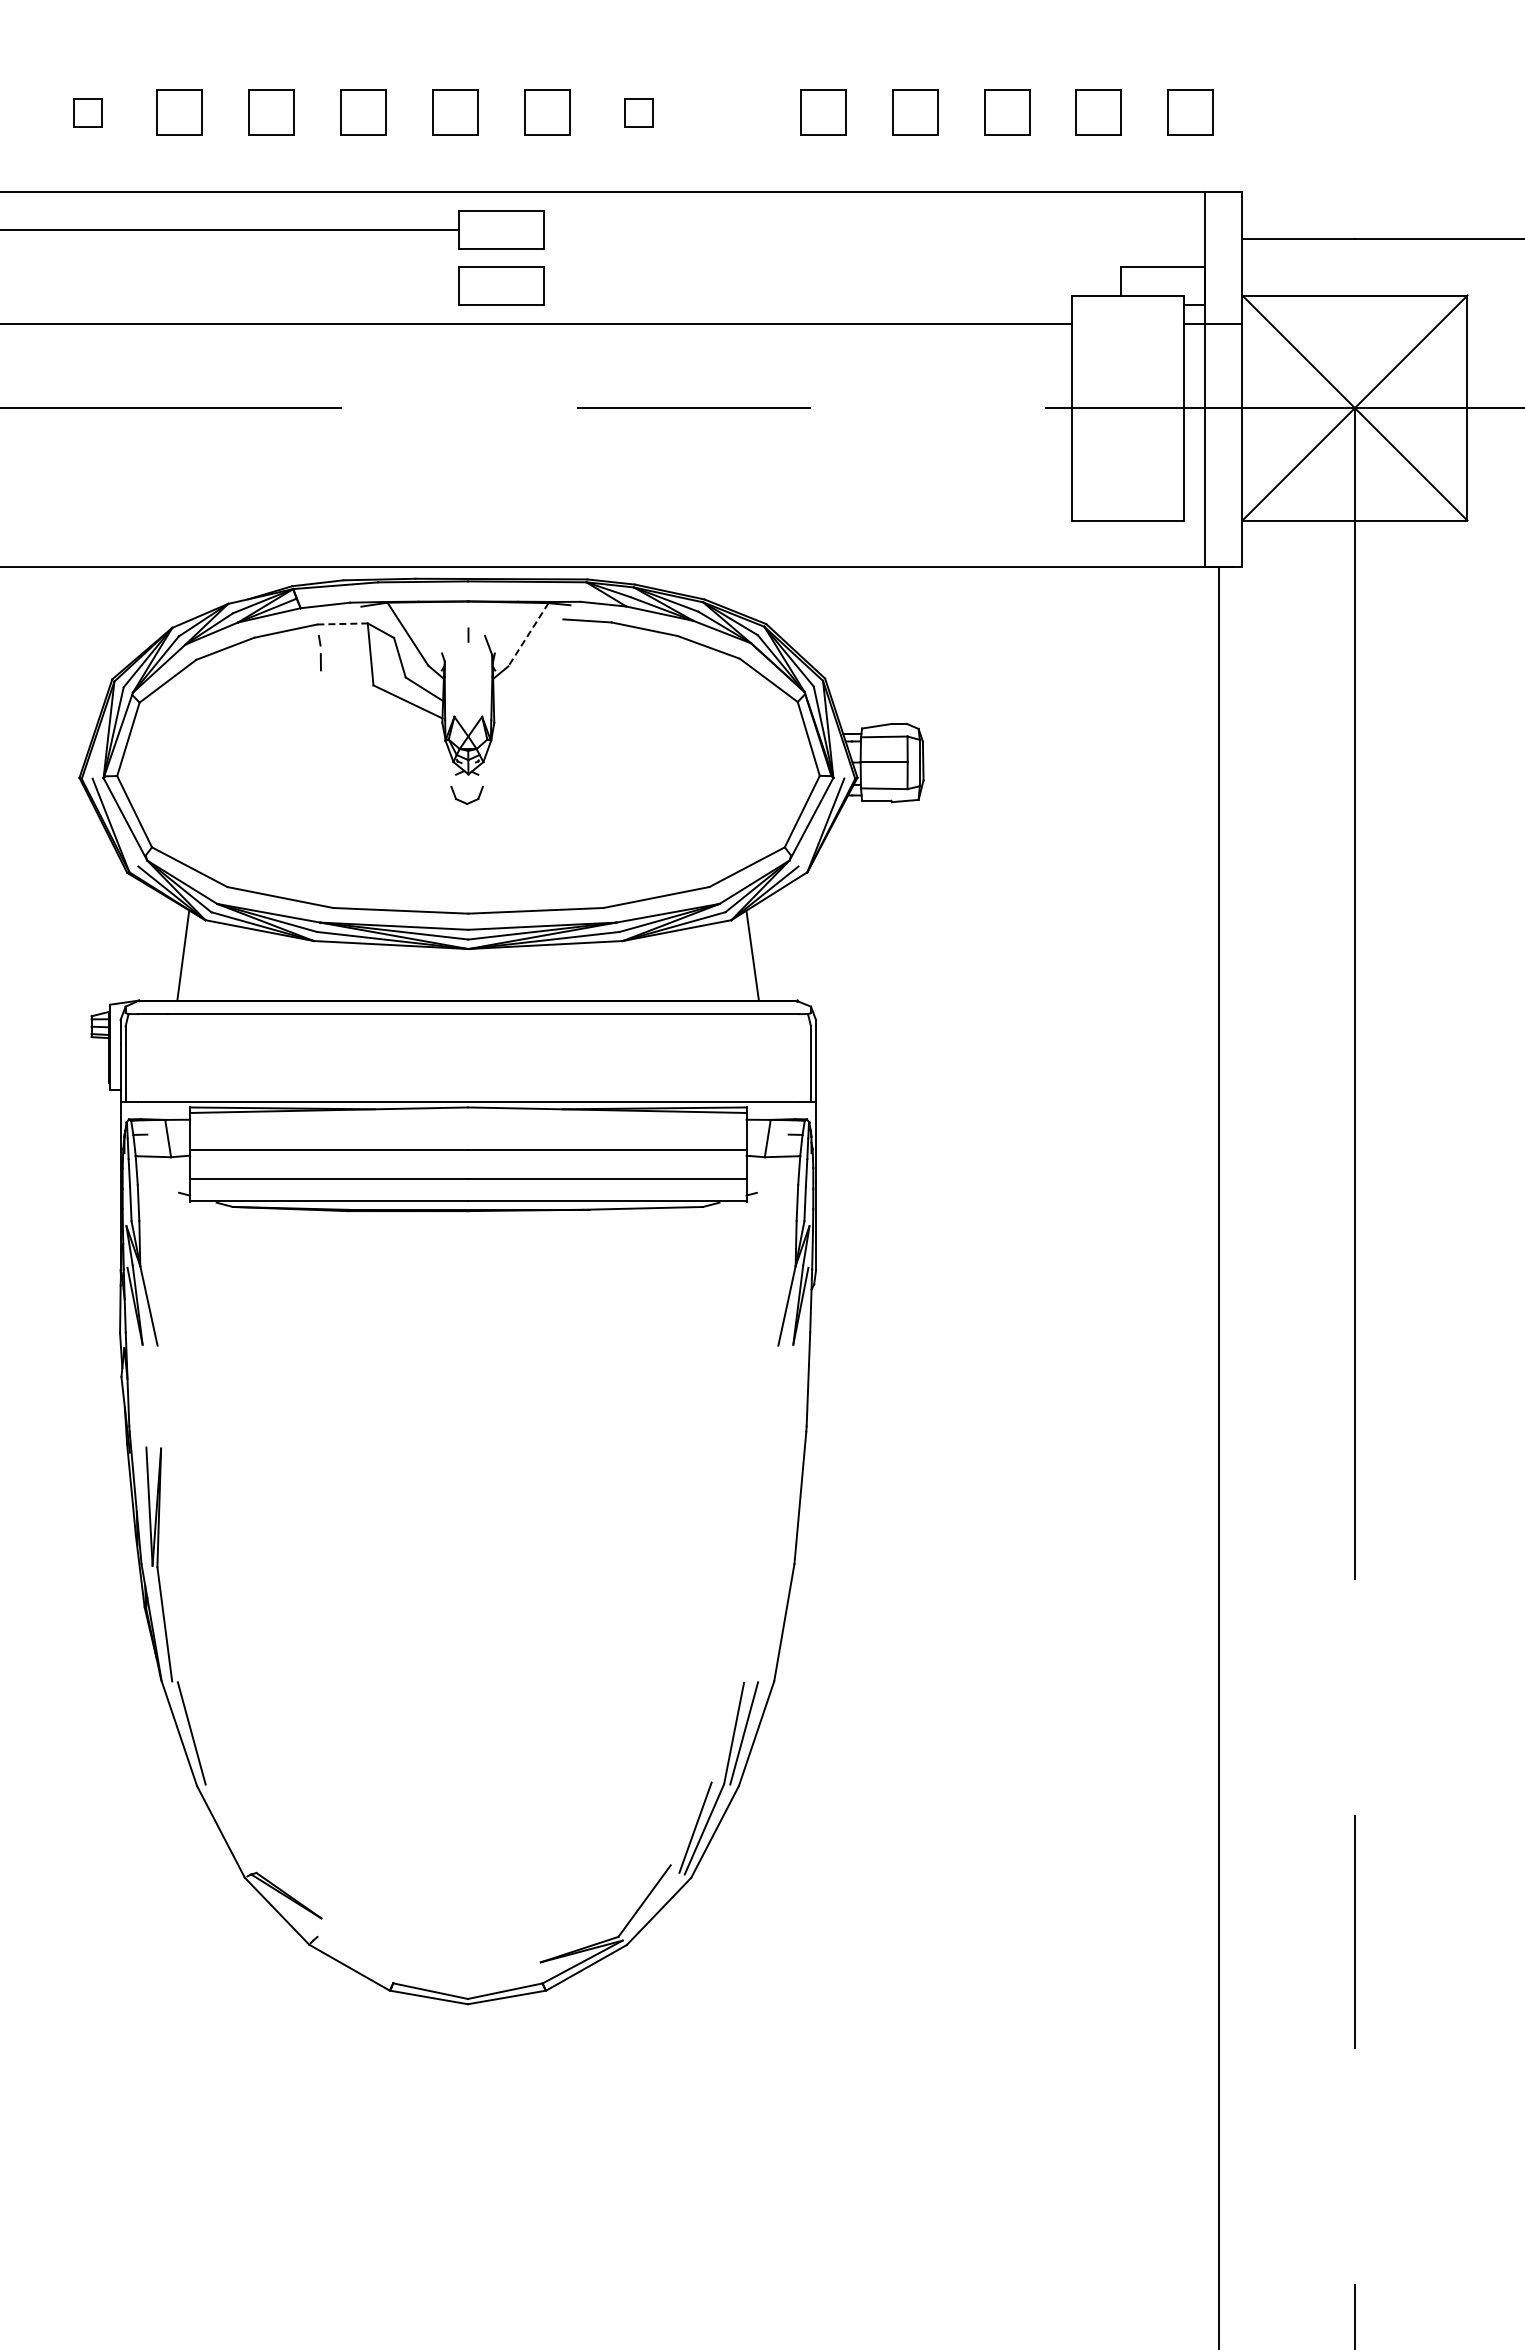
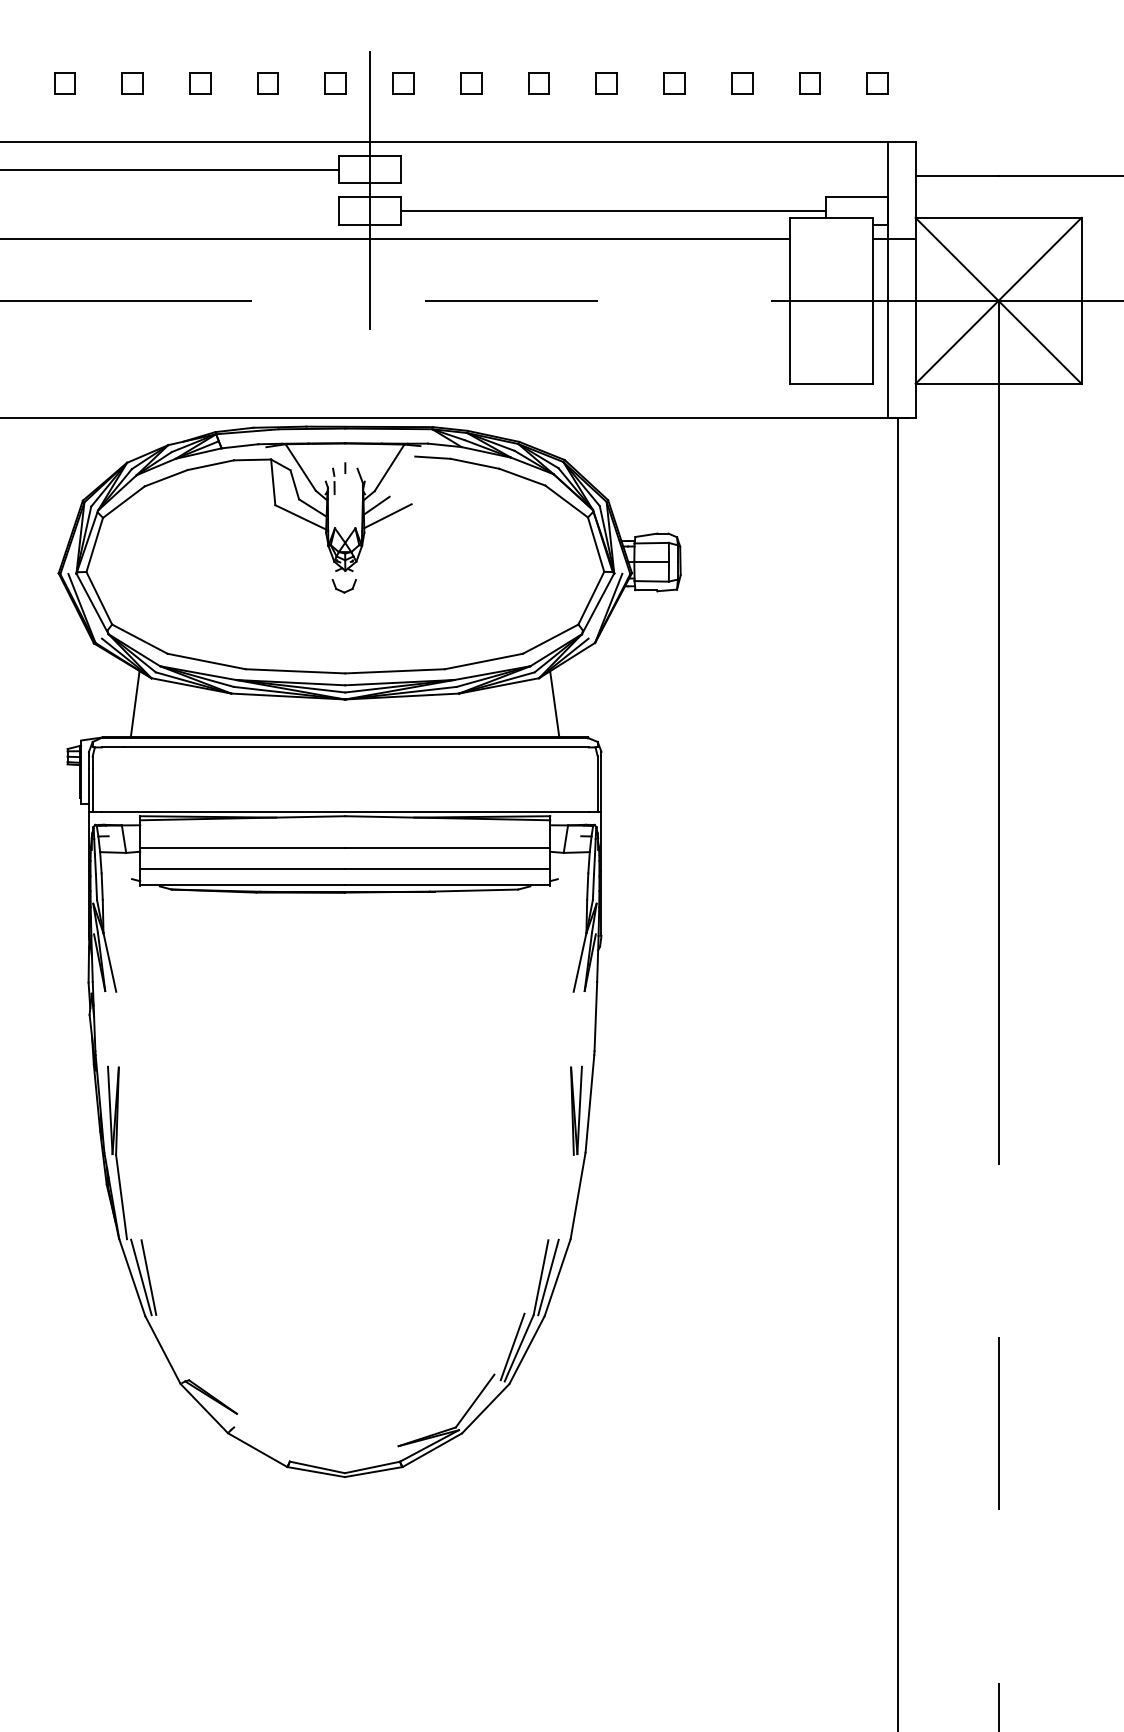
part: (179, 112) -> (132, 83), size x0.62
part: (271, 112) -> (200, 83), size x0.62
part: (363, 112) -> (267, 83), size x0.62
part: (455, 112) -> (335, 83), size x0.62
part: (547, 112) -> (403, 83), size x0.62
part: (730, 112) -> (538, 83), added
part: (822, 112) -> (606, 83), size x0.62
part: (914, 112) -> (674, 83), size x0.62
part: (1006, 112) -> (741, 83), size x0.62
part: (1098, 112) -> (809, 83), size x0.62
part: (1190, 112) -> (877, 83), size x0.62
line: (501, 257) -> (369, 189), added
line: (831, 286) -> (612, 211), added
line: (343, 623) -> (253, 459), dashed -> solid
line: (528, 635) -> (389, 468), dashed -> solid
part: (319, 653) -> (333, 481), moved
line: (510, 686) -> (376, 506), added
line: (526, 700) -> (388, 516), added
part: (781, 1506) -> (576, 1110), added
line: (201, 1733) -> (148, 1277), added

